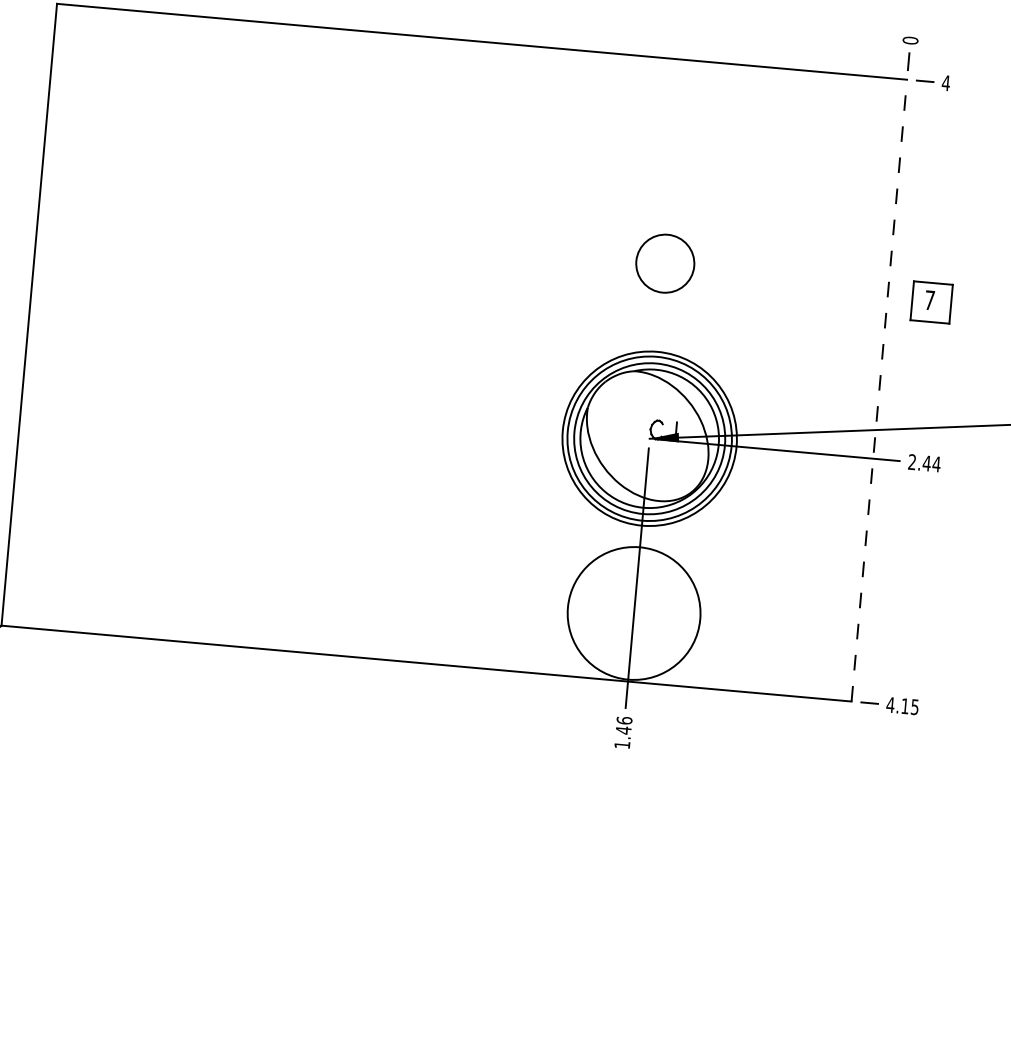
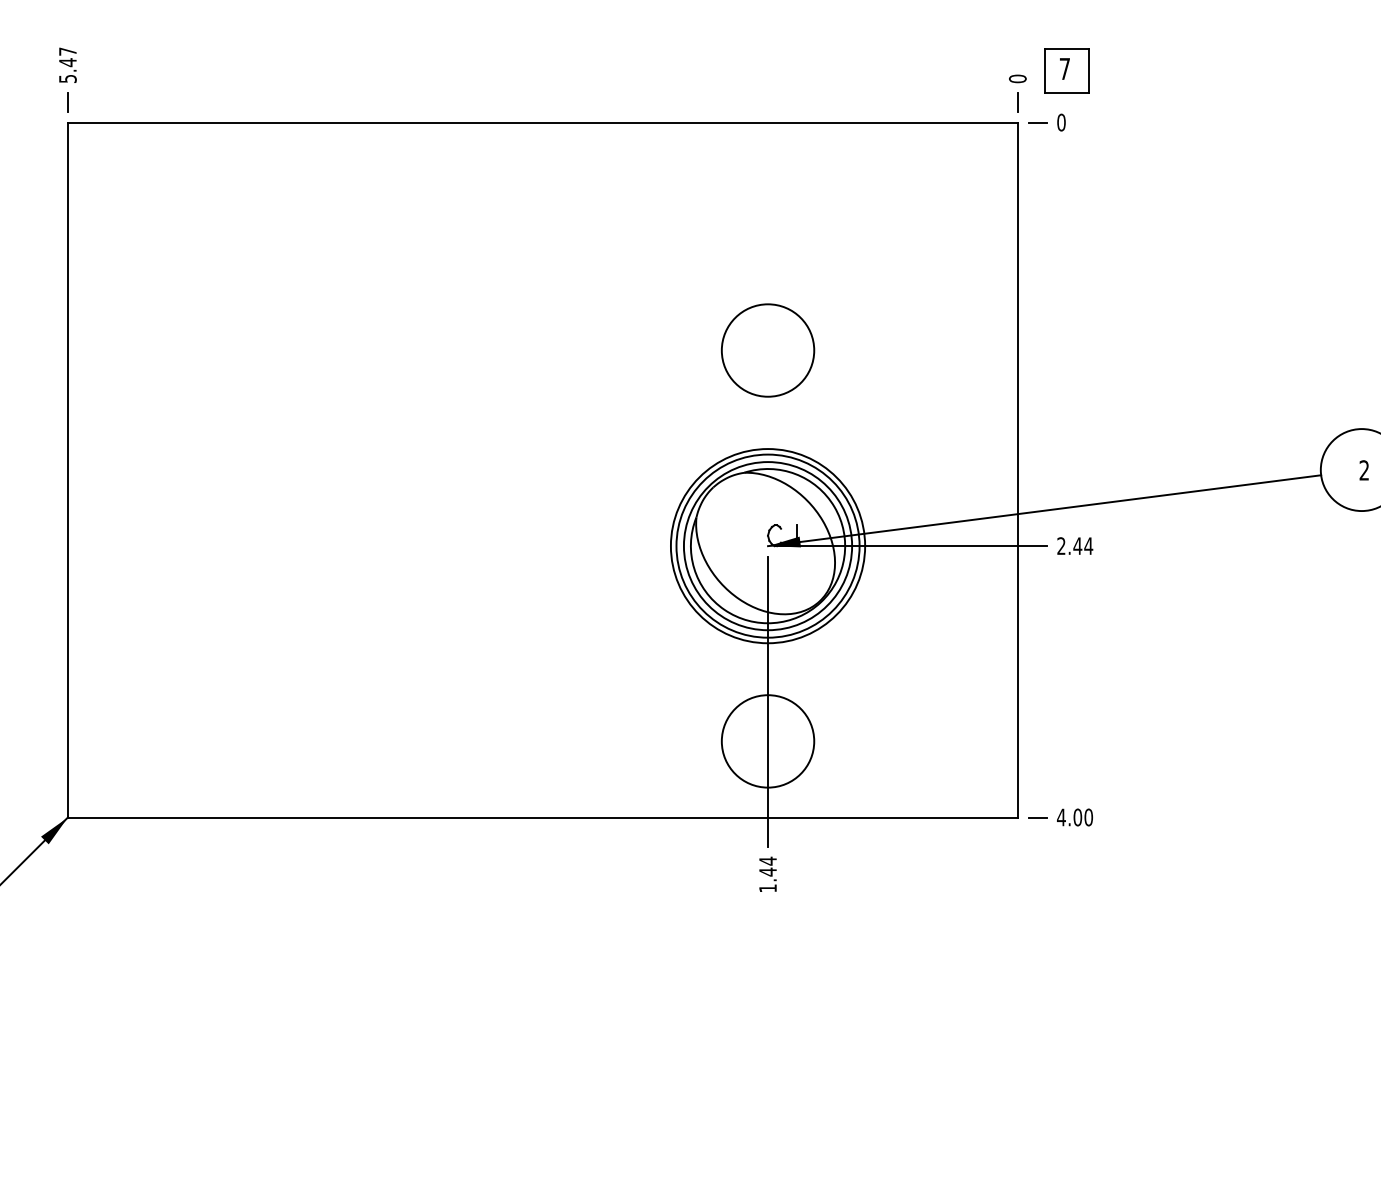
text: (946, 83) -> (1061, 122), 4 -> 0
circle: (664, 263) -> (767, 350), size x1.43
part: (931, 301) -> (1066, 70), moved
line: (879, 390) -> (1017, 469), dashed -> solid
circle: (633, 613) -> (767, 741), size x0.62
text: (910, 706) -> (1083, 817), 4.15 -> 4.00
text: (624, 720) -> (767, 860), 1.46 -> 1.44

